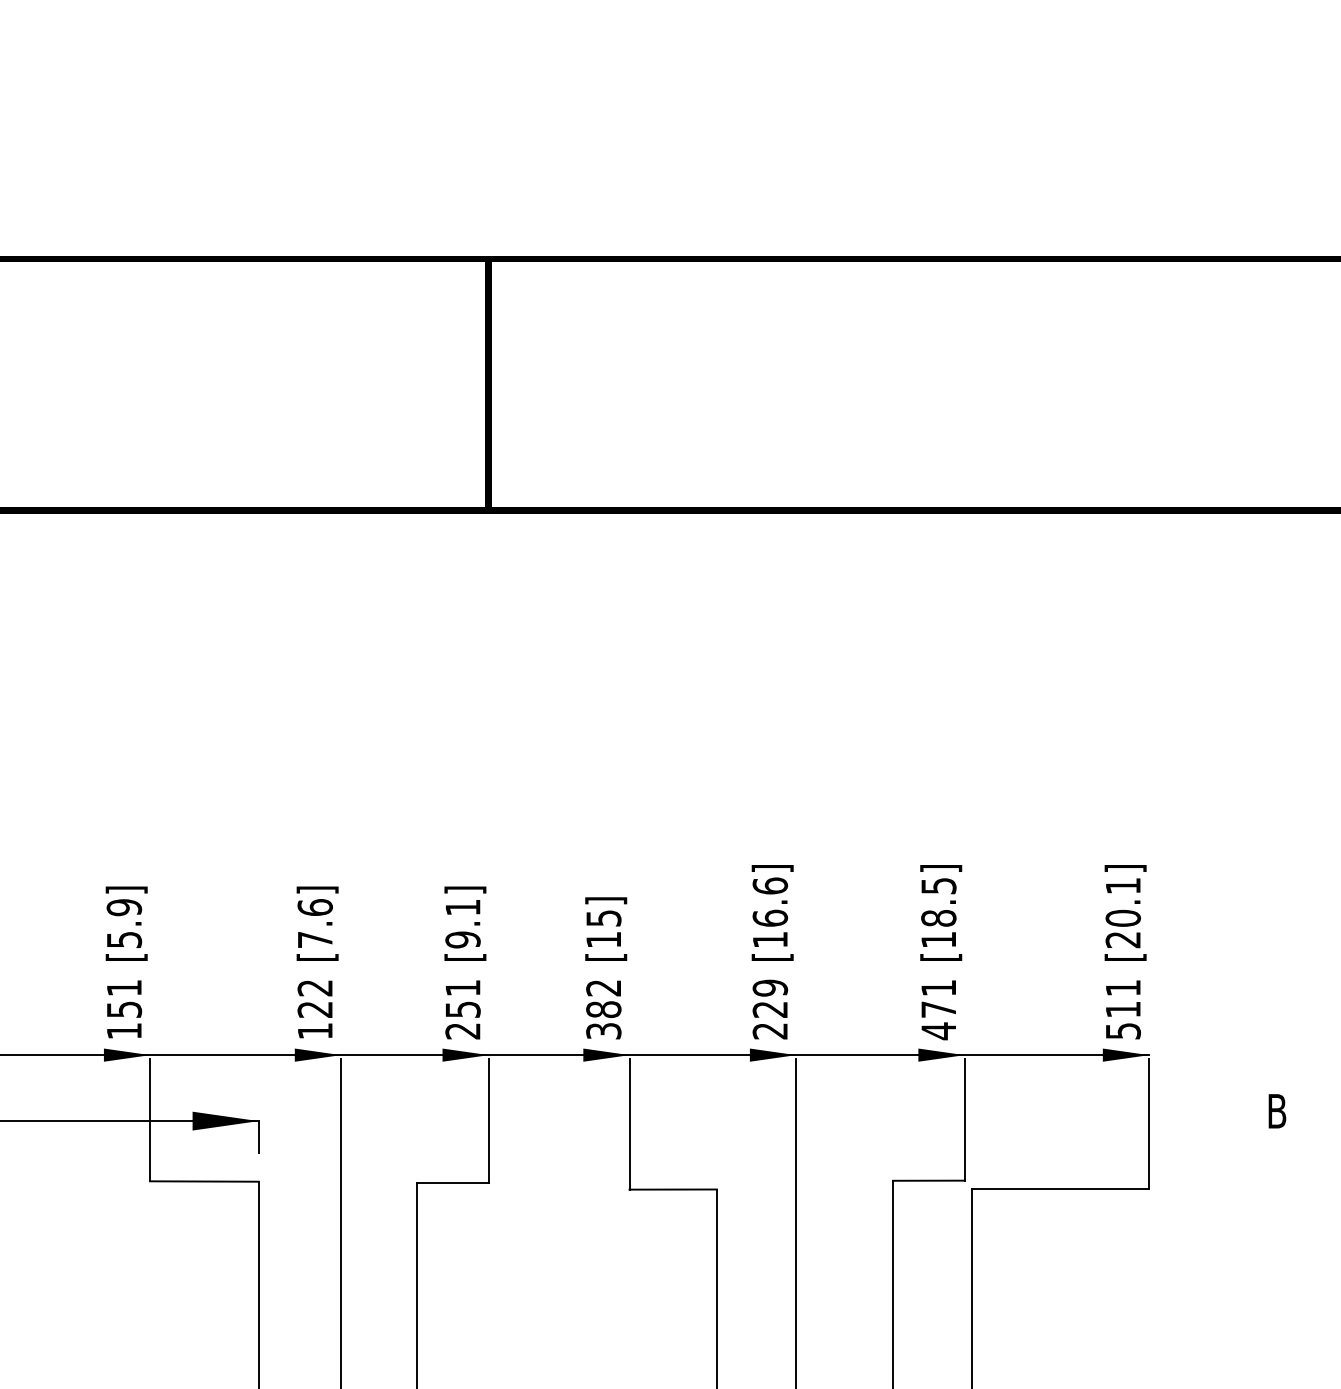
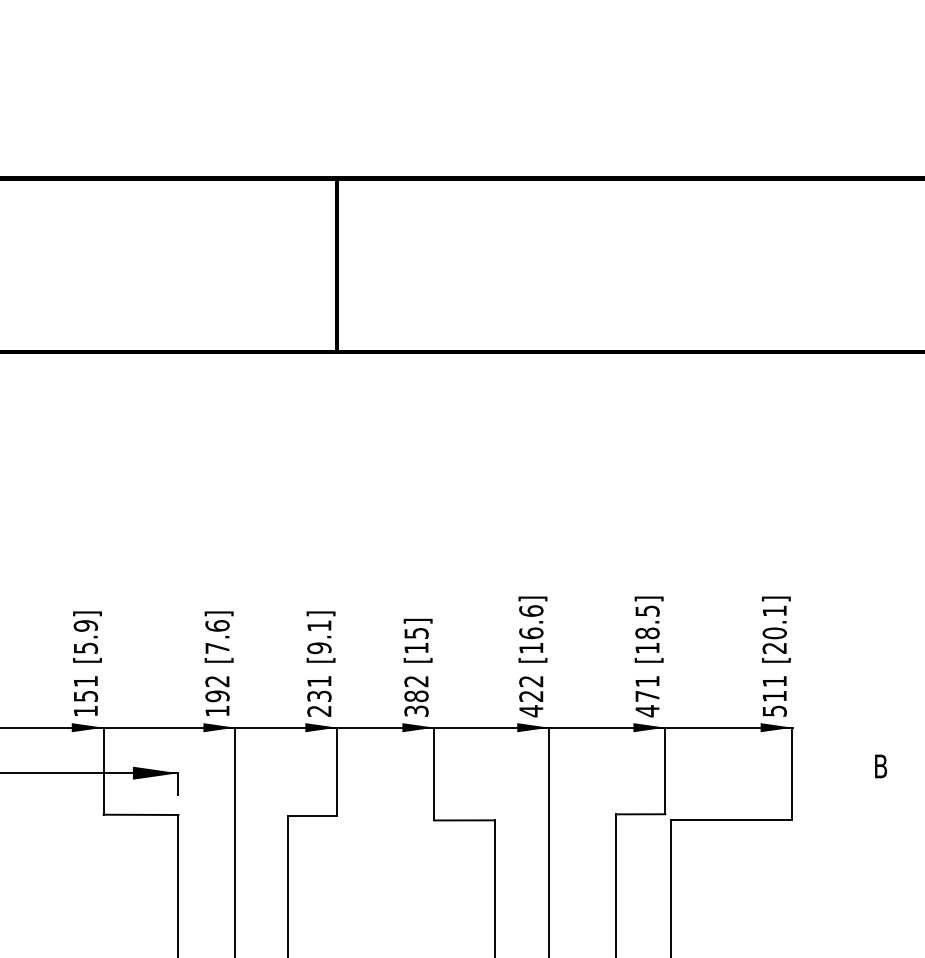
text: (461, 1008) -> (318, 695), 251 -> 231
text: (315, 1009) -> (217, 696), 122 -> 192
text: (770, 1009) -> (531, 696), 229 -> 422

